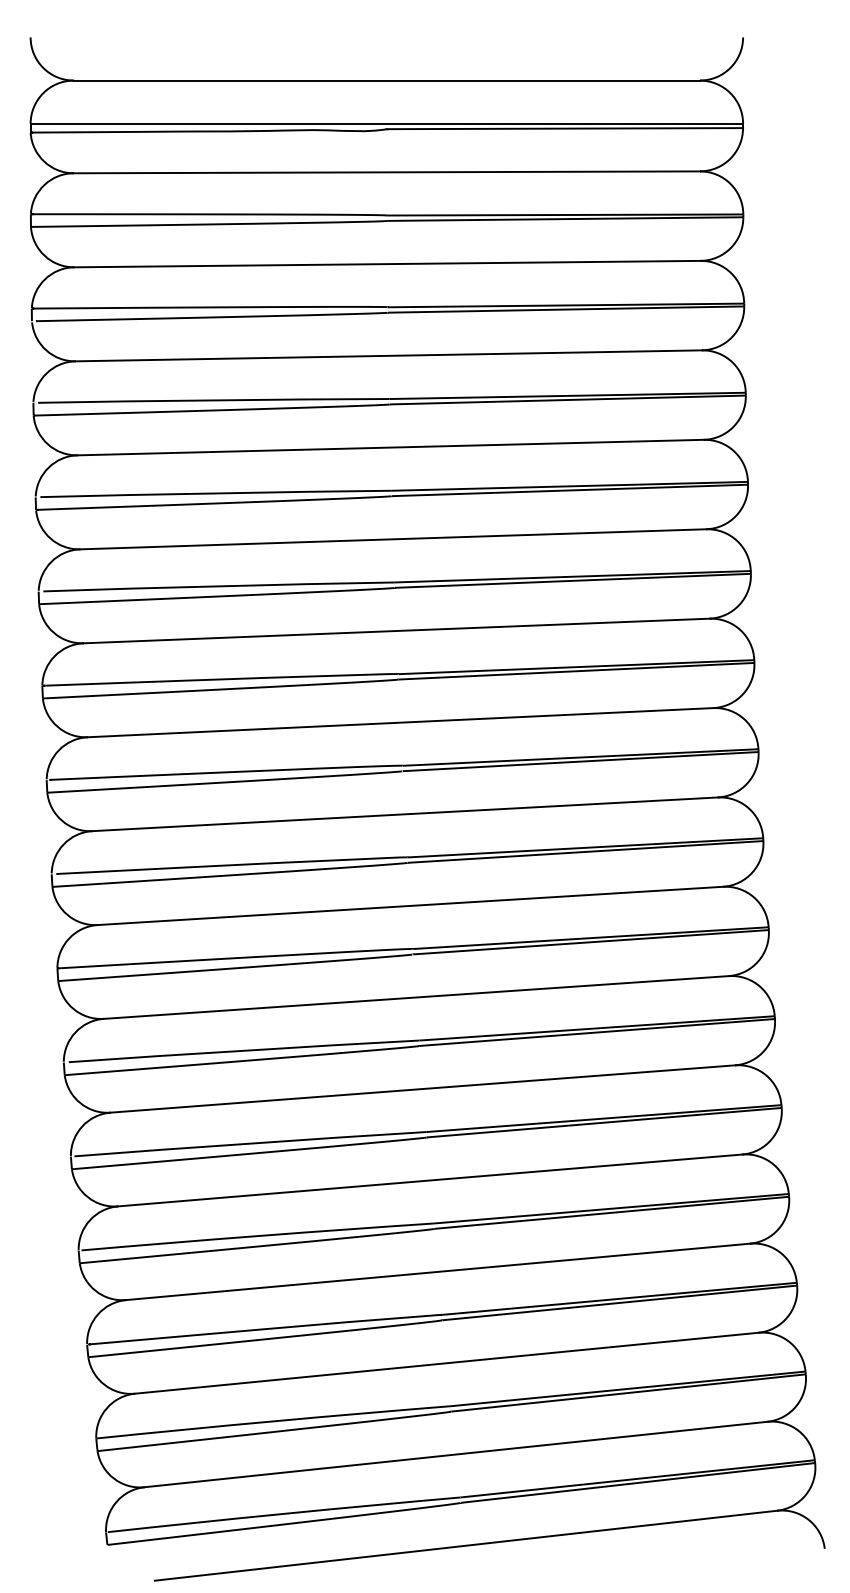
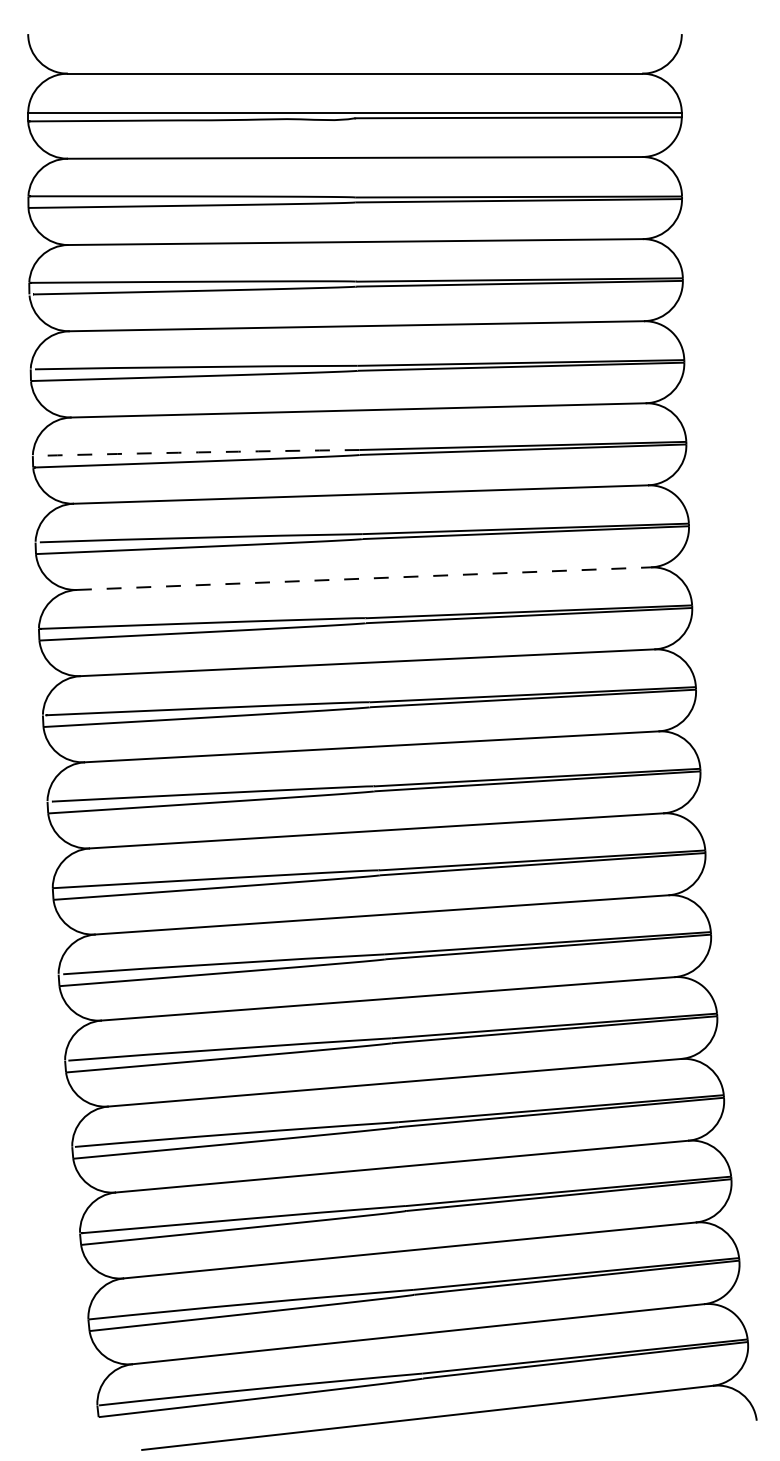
arc: (216, 493) -> (198, 452), solid -> dashed
line: (397, 630) -> (364, 578), solid -> dashed

